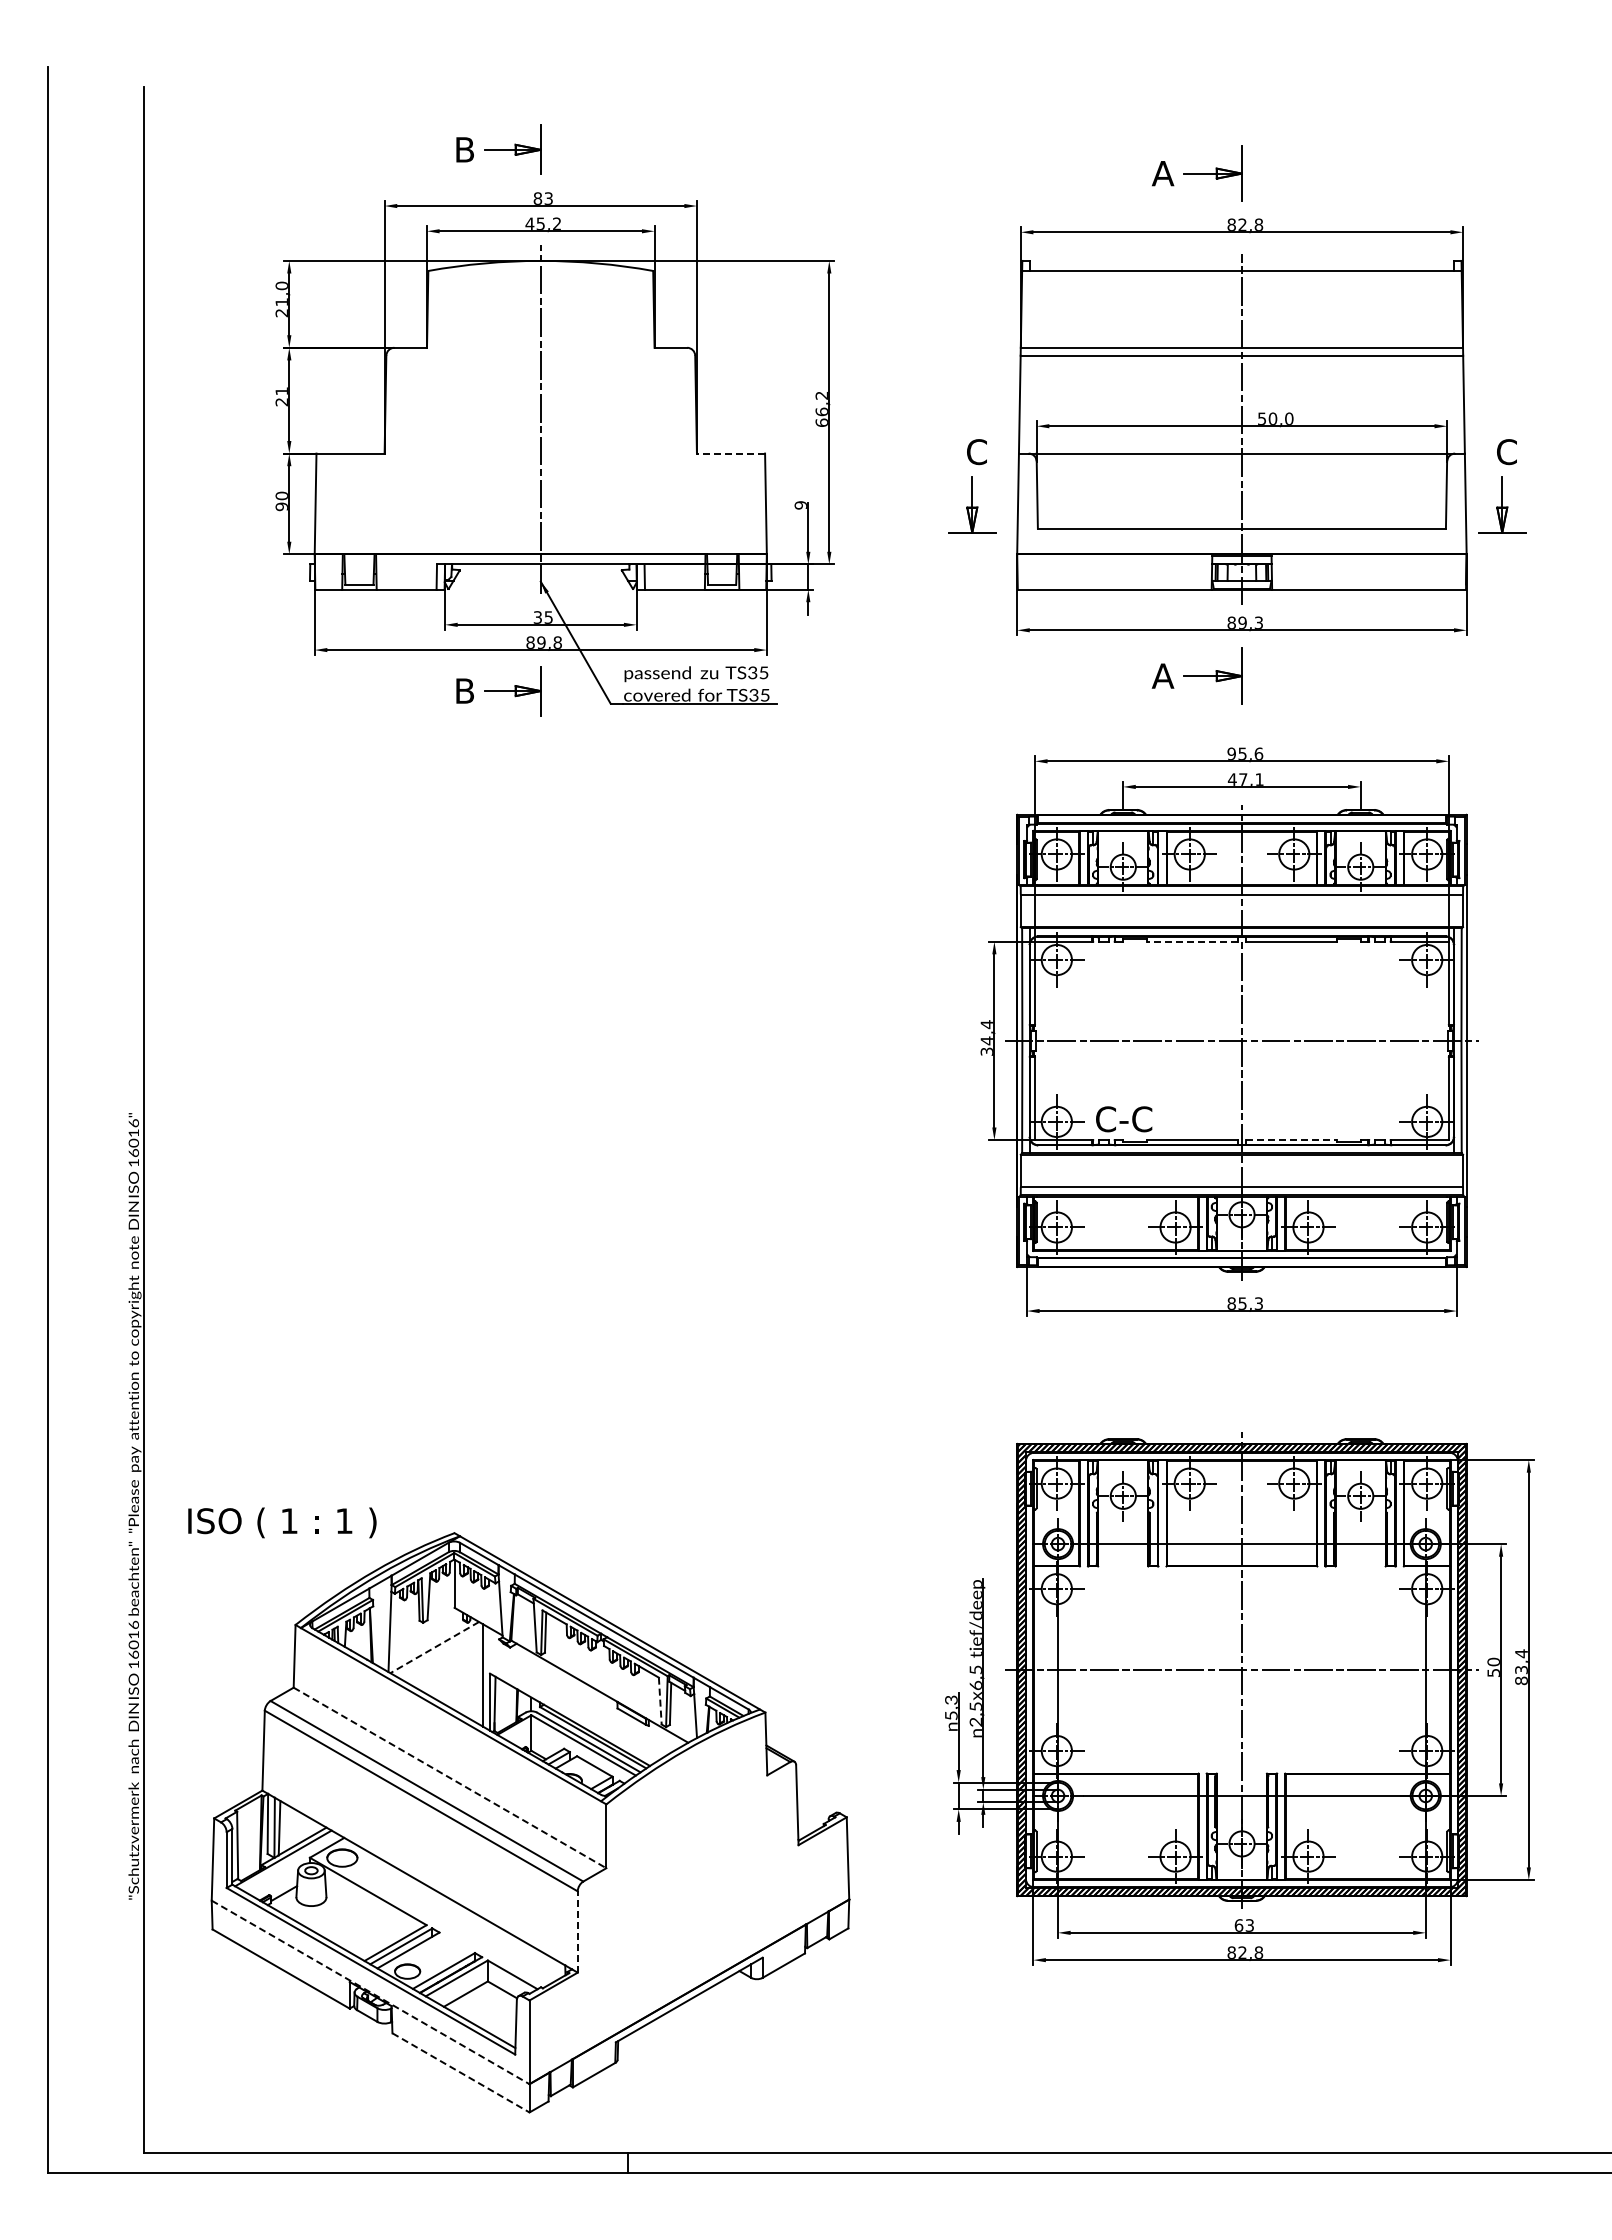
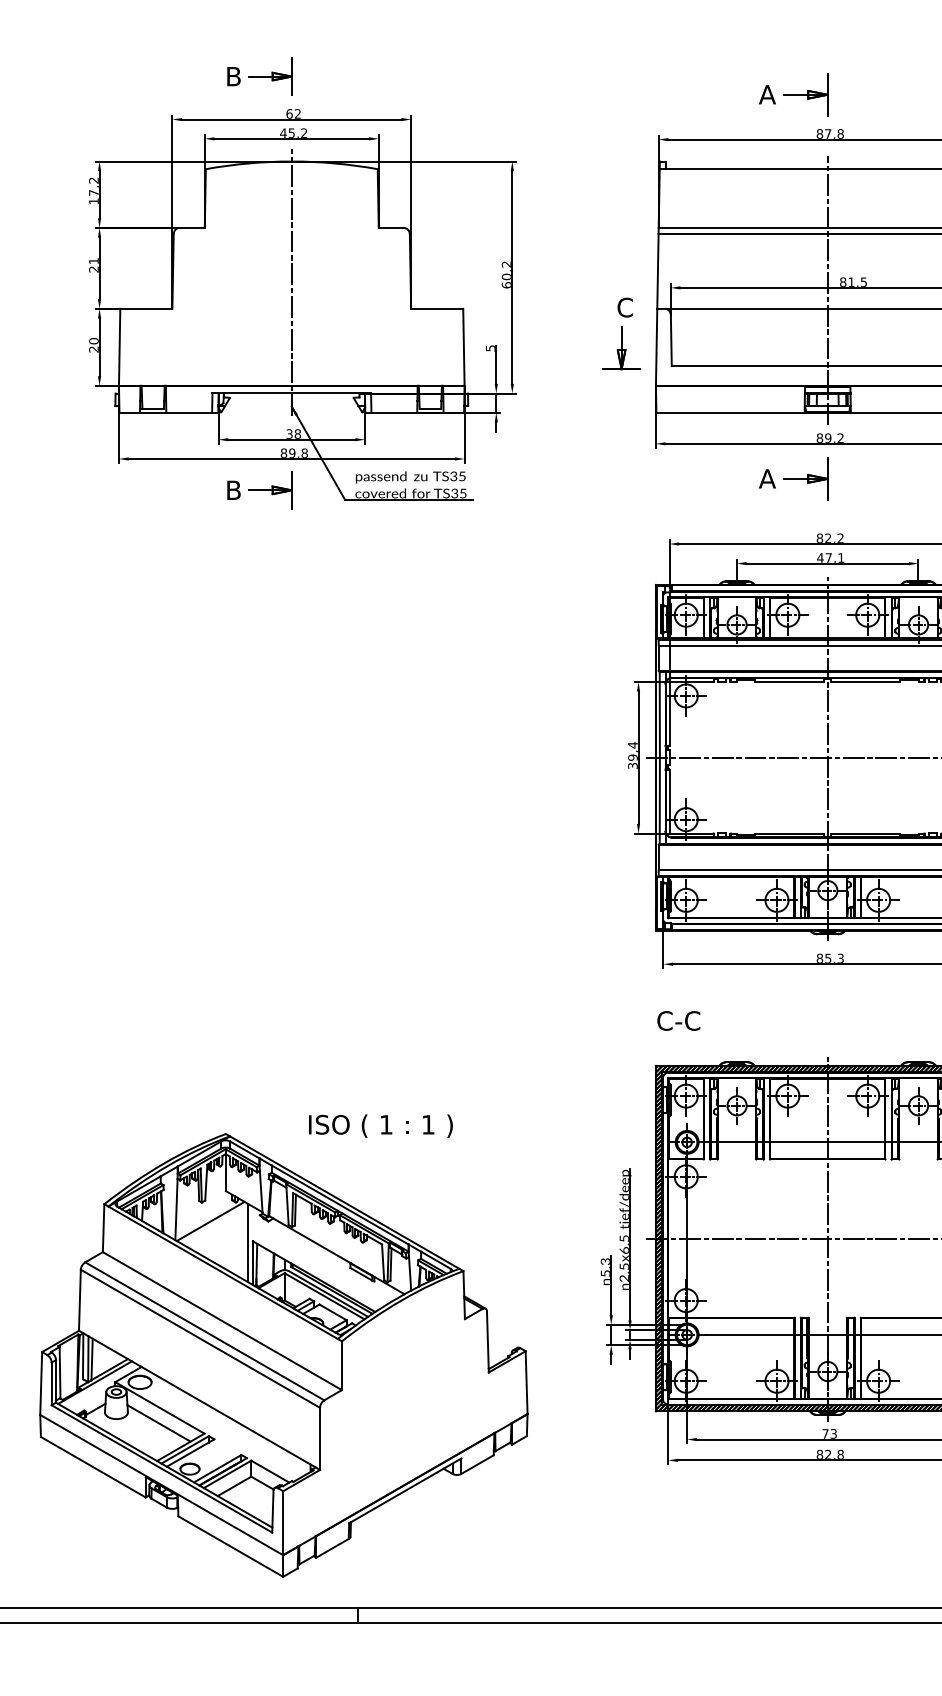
text: (542, 198) -> (293, 113), 83 -> 62
text: (1242, 224) -> (828, 133), 82,8 -> 87,8
text: (281, 299) -> (93, 191), 21,0 -> 17,2
text: (821, 411) -> (506, 276), 66,2 -> 60,2
text: (1275, 418) -> (853, 281), 50,0 -> 81,5
line: (730, 453) -> (436, 308), dashed -> solid
text: (800, 505) -> (490, 348), 9 -> 5
text: (281, 506) -> (93, 349), 90 -> 20
text: (548, 617) -> (297, 434), 35 -> 38
text: (1258, 622) -> (840, 437), 89,3 -> 89,2
text: (1245, 753) -> (830, 538), 95,6 -> 82,2
line: (1191, 941) -> (789, 681), dashed -> solid
text: (986, 1040) -> (632, 757), 34,4 -> 39,4
text: (1124, 1119) -> (679, 1021), moved
line: (1291, 1140) -> (865, 833), dashed -> solid
text: (282, 1522) -> (380, 1125), moved
line: (434, 1647) -> (210, 1221), dashed -> solid
line: (660, 1701) -> (383, 1262), dashed -> solid
line: (450, 1777) -> (222, 1320), dashed -> solid
line: (366, 1911) -> (158, 1423), added
text: (1238, 1925) -> (825, 1433), 63 -> 73
line: (577, 1932) -> (319, 1439), dashed -> solid
line: (371, 1992) -> (162, 1485), dashed -> solid
line: (461, 2073) -> (231, 1547), dashed -> solid

